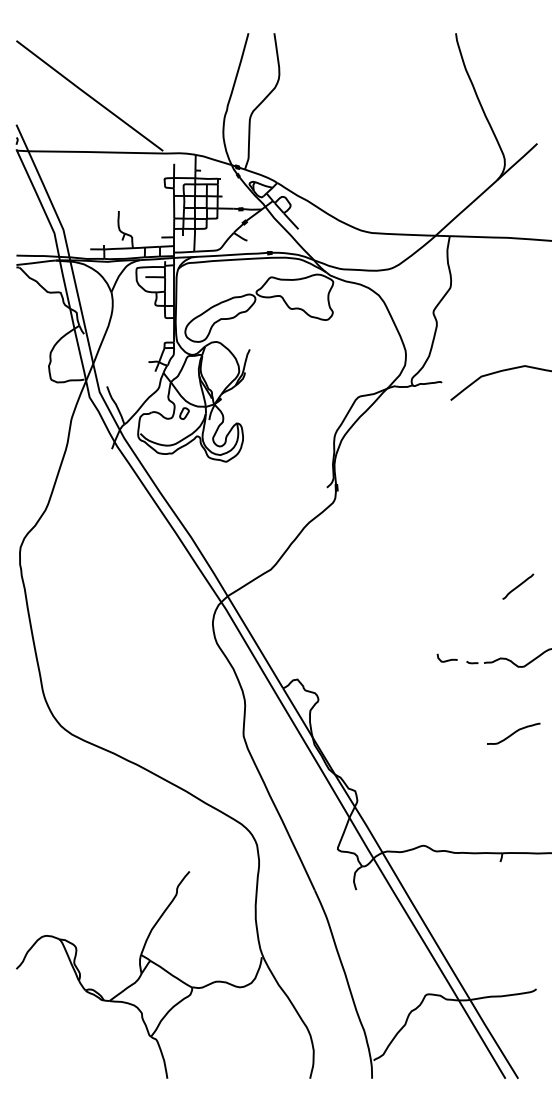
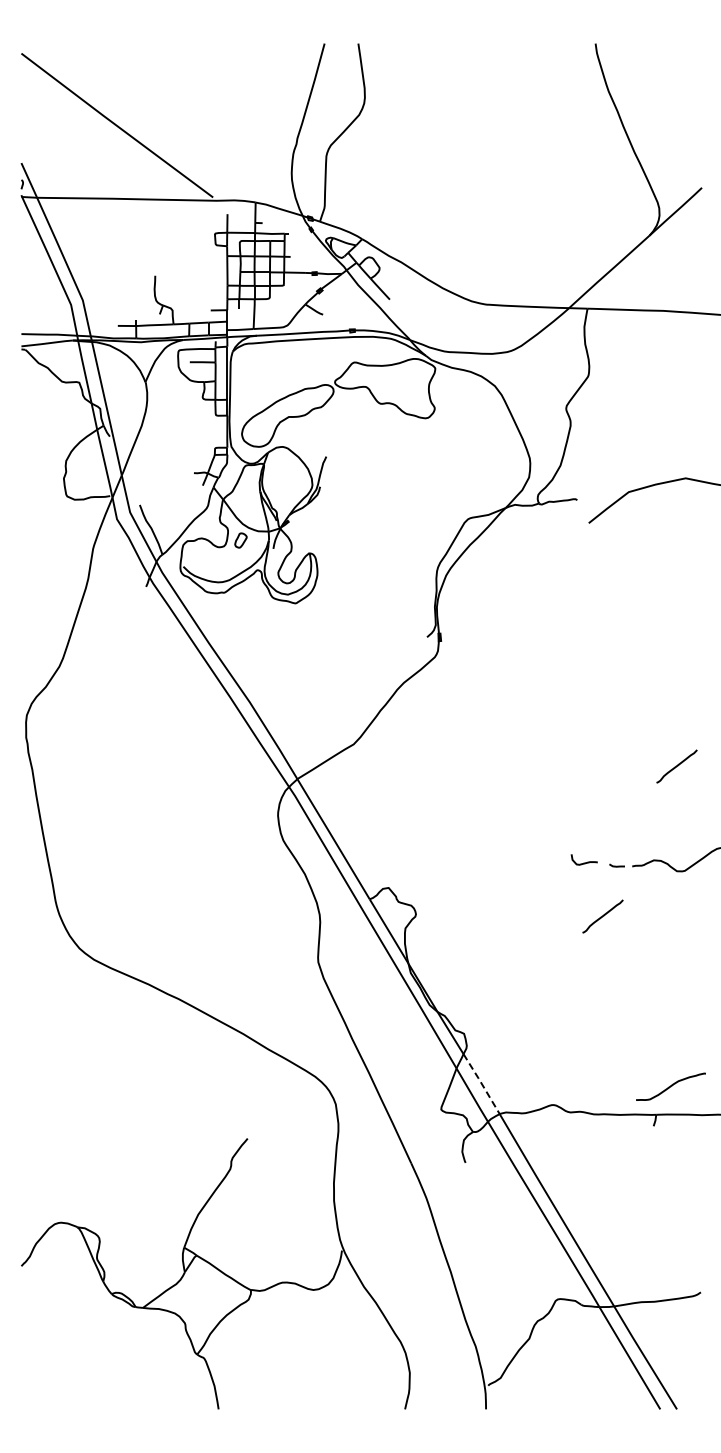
curve: (461, 701) -> (602, 916), added
curve: (513, 733) -> (670, 1086), moved
line: (368, 829) -> (481, 1083), solid -> dashed

